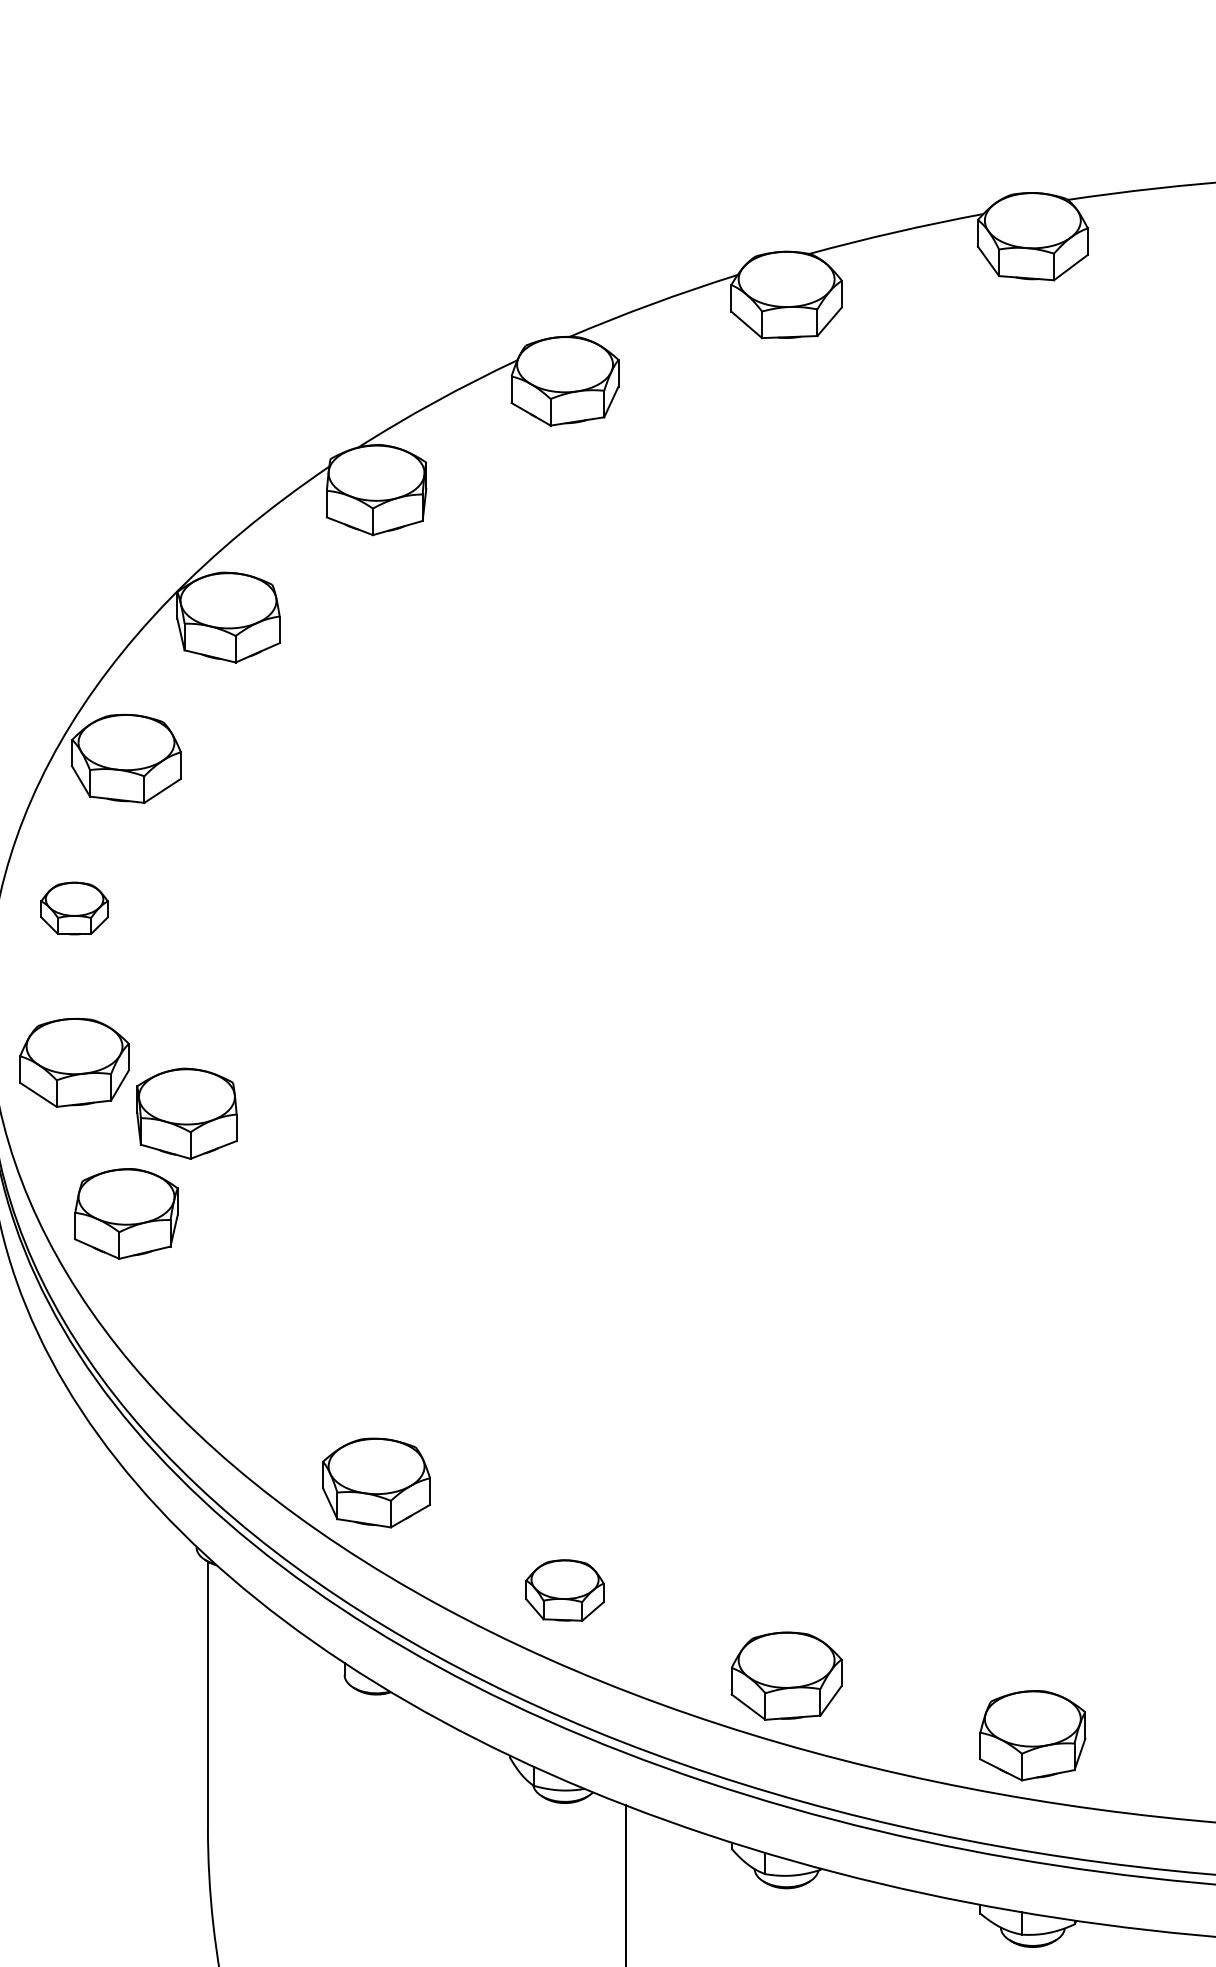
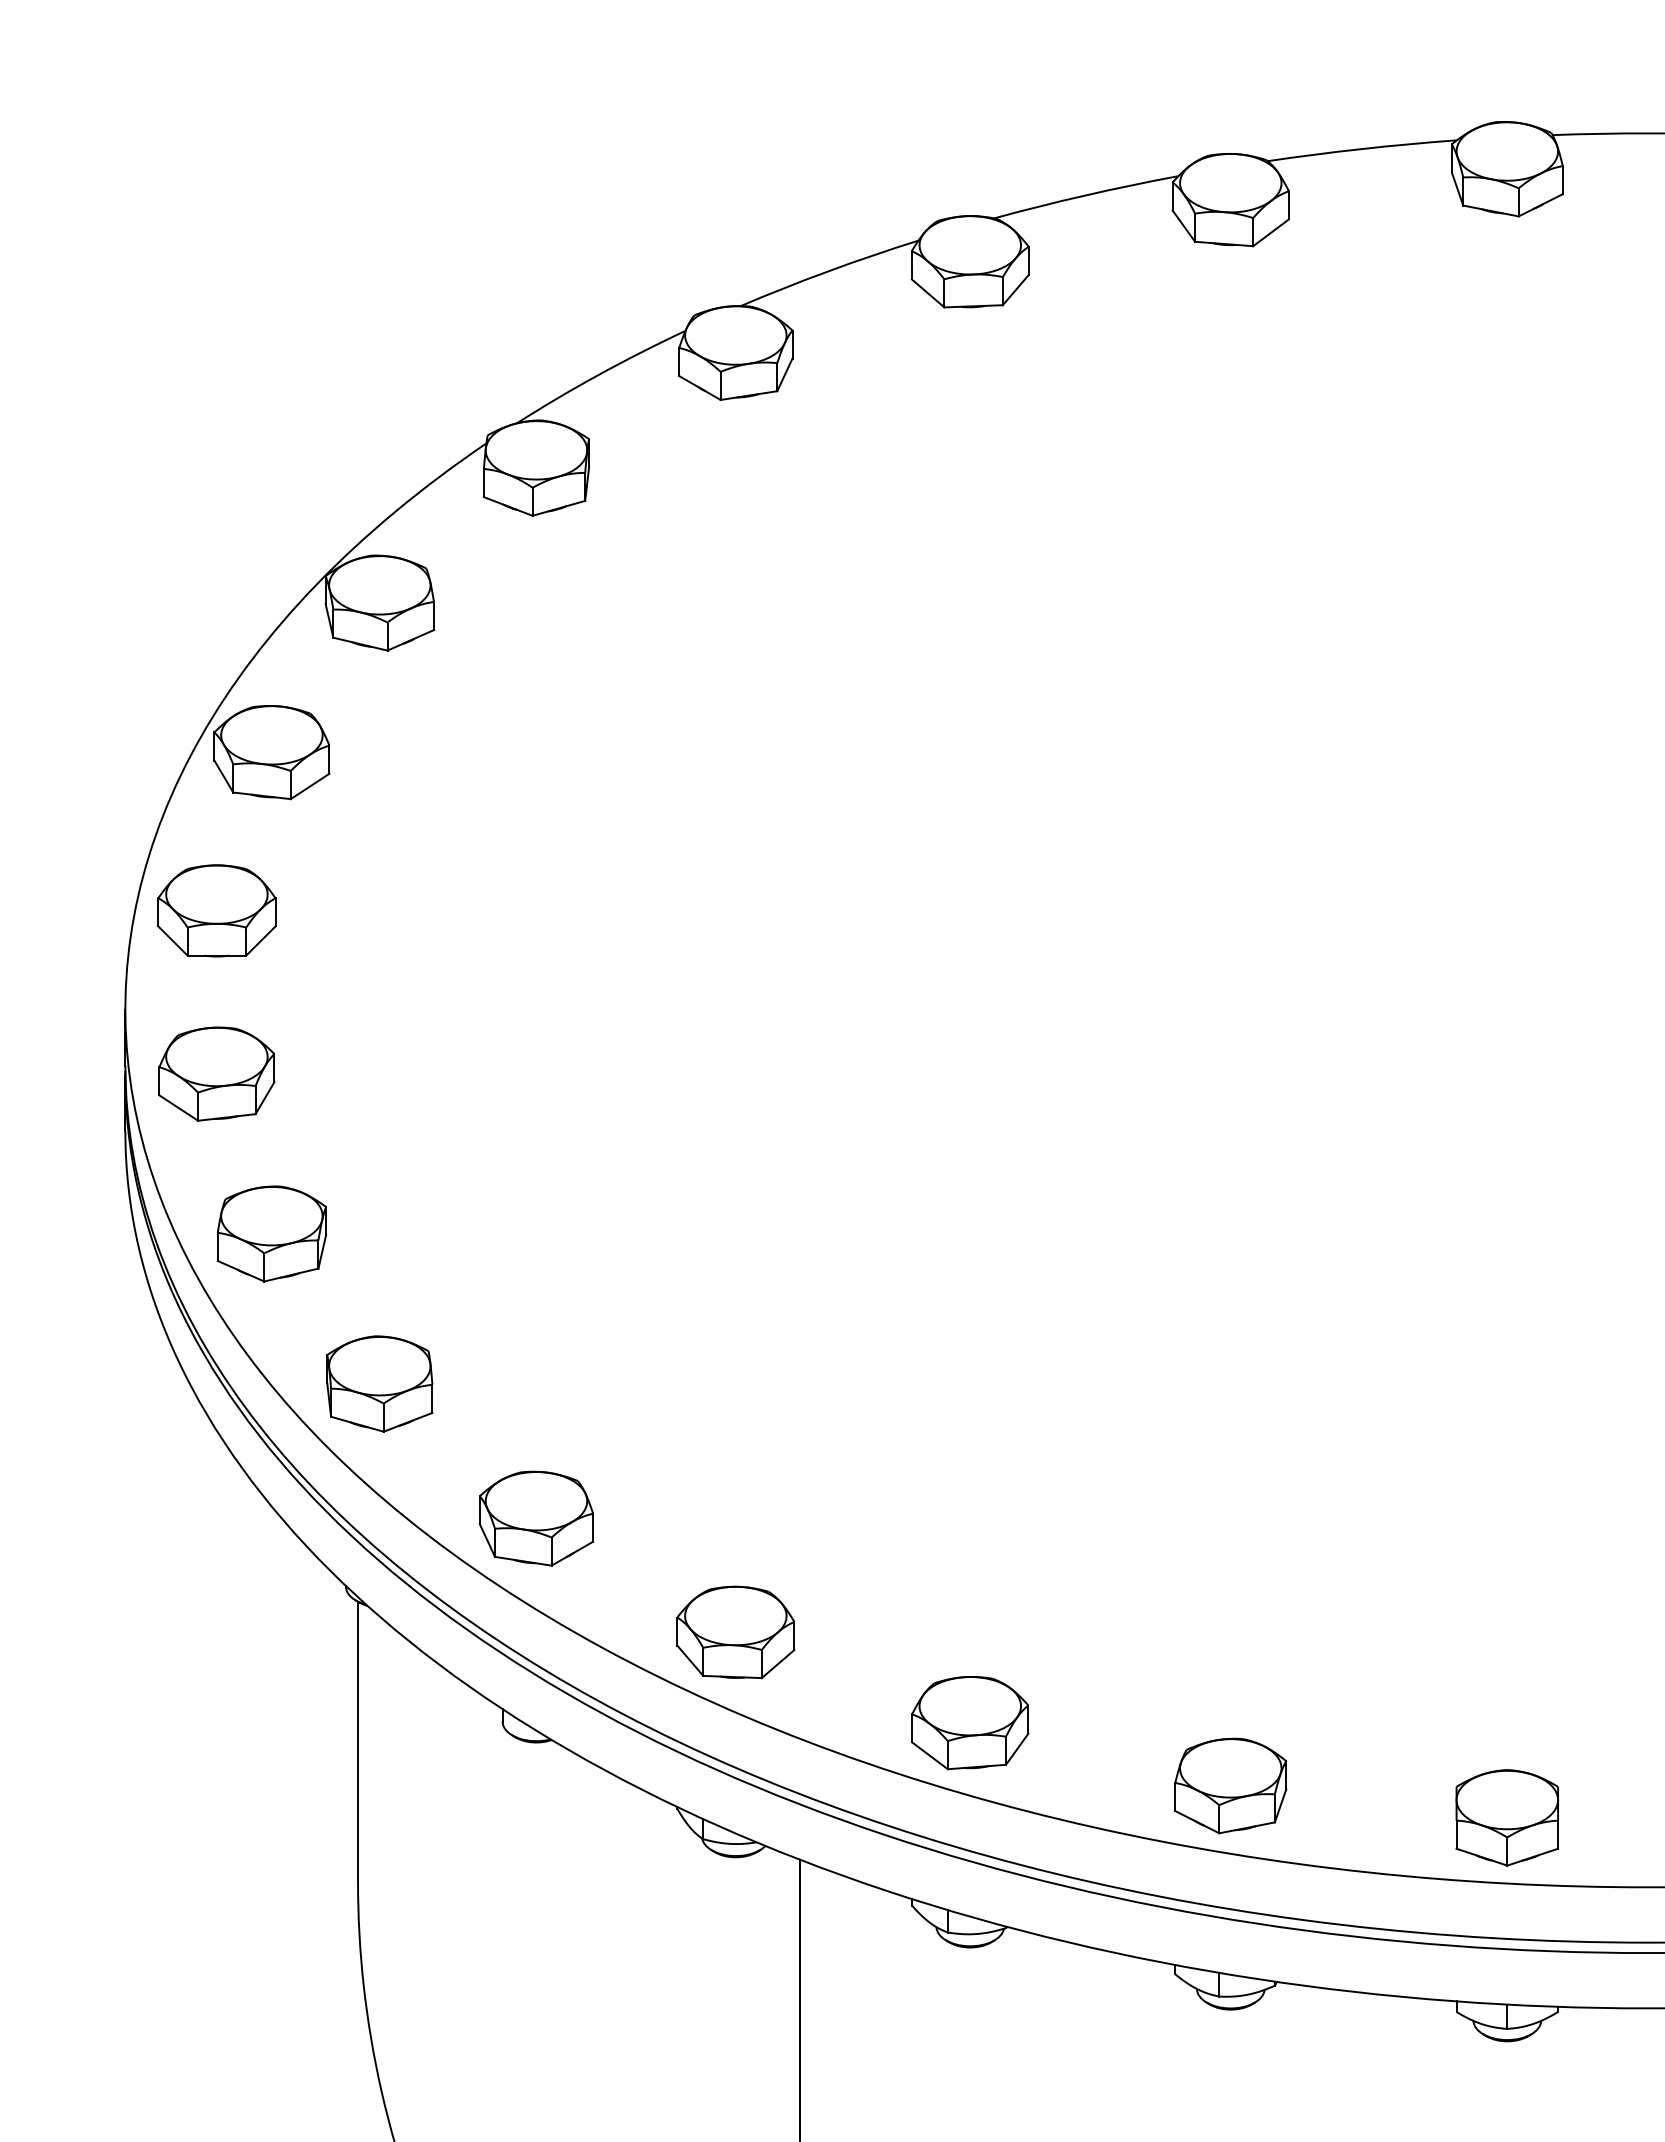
part: (74, 908) -> (216, 910), size x1.67
part: (186, 1113) -> (379, 1383), moved
part: (564, 1590) -> (735, 1632), size x1.43

